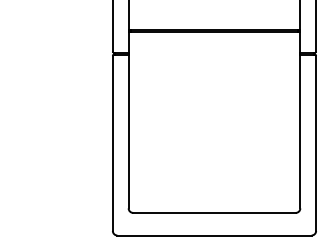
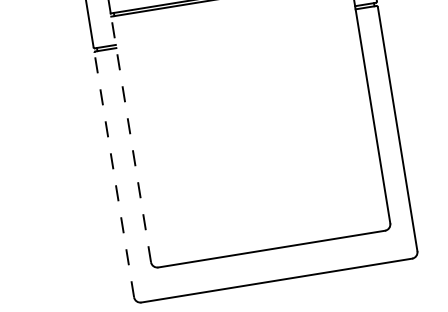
line: (128, 119) -> (130, 138), solid -> dashed
line: (112, 143) -> (113, 175), solid -> dashed

